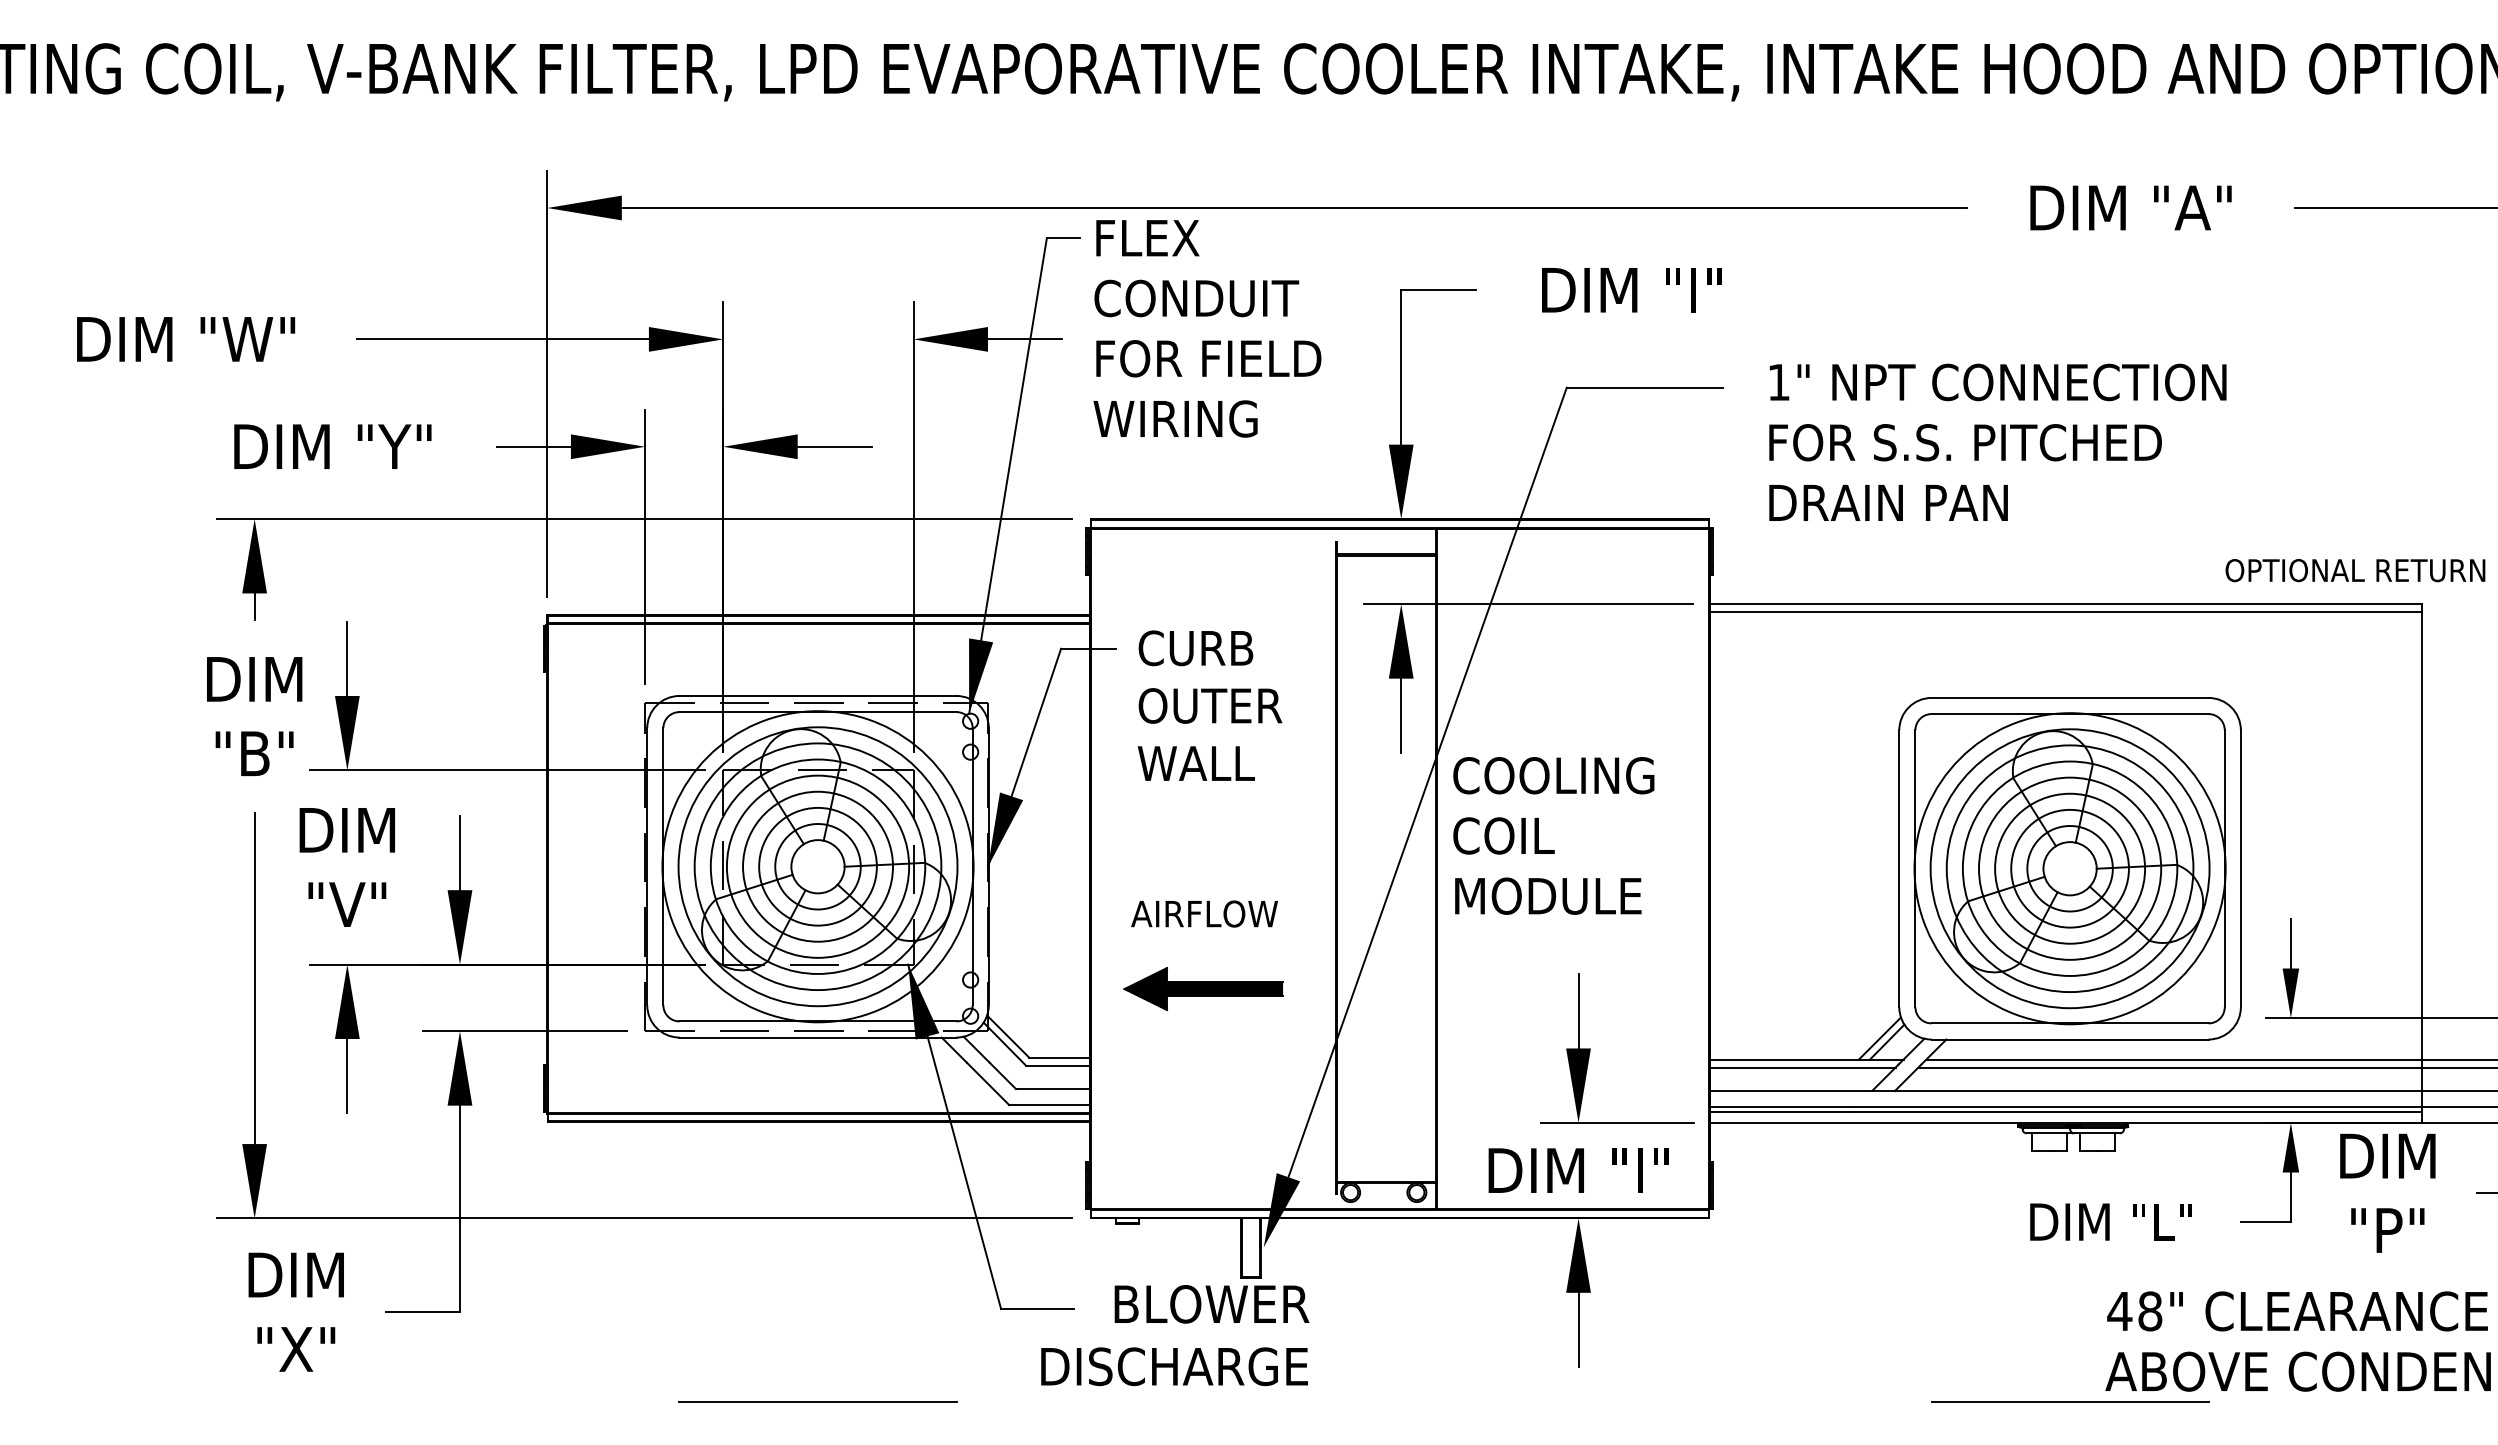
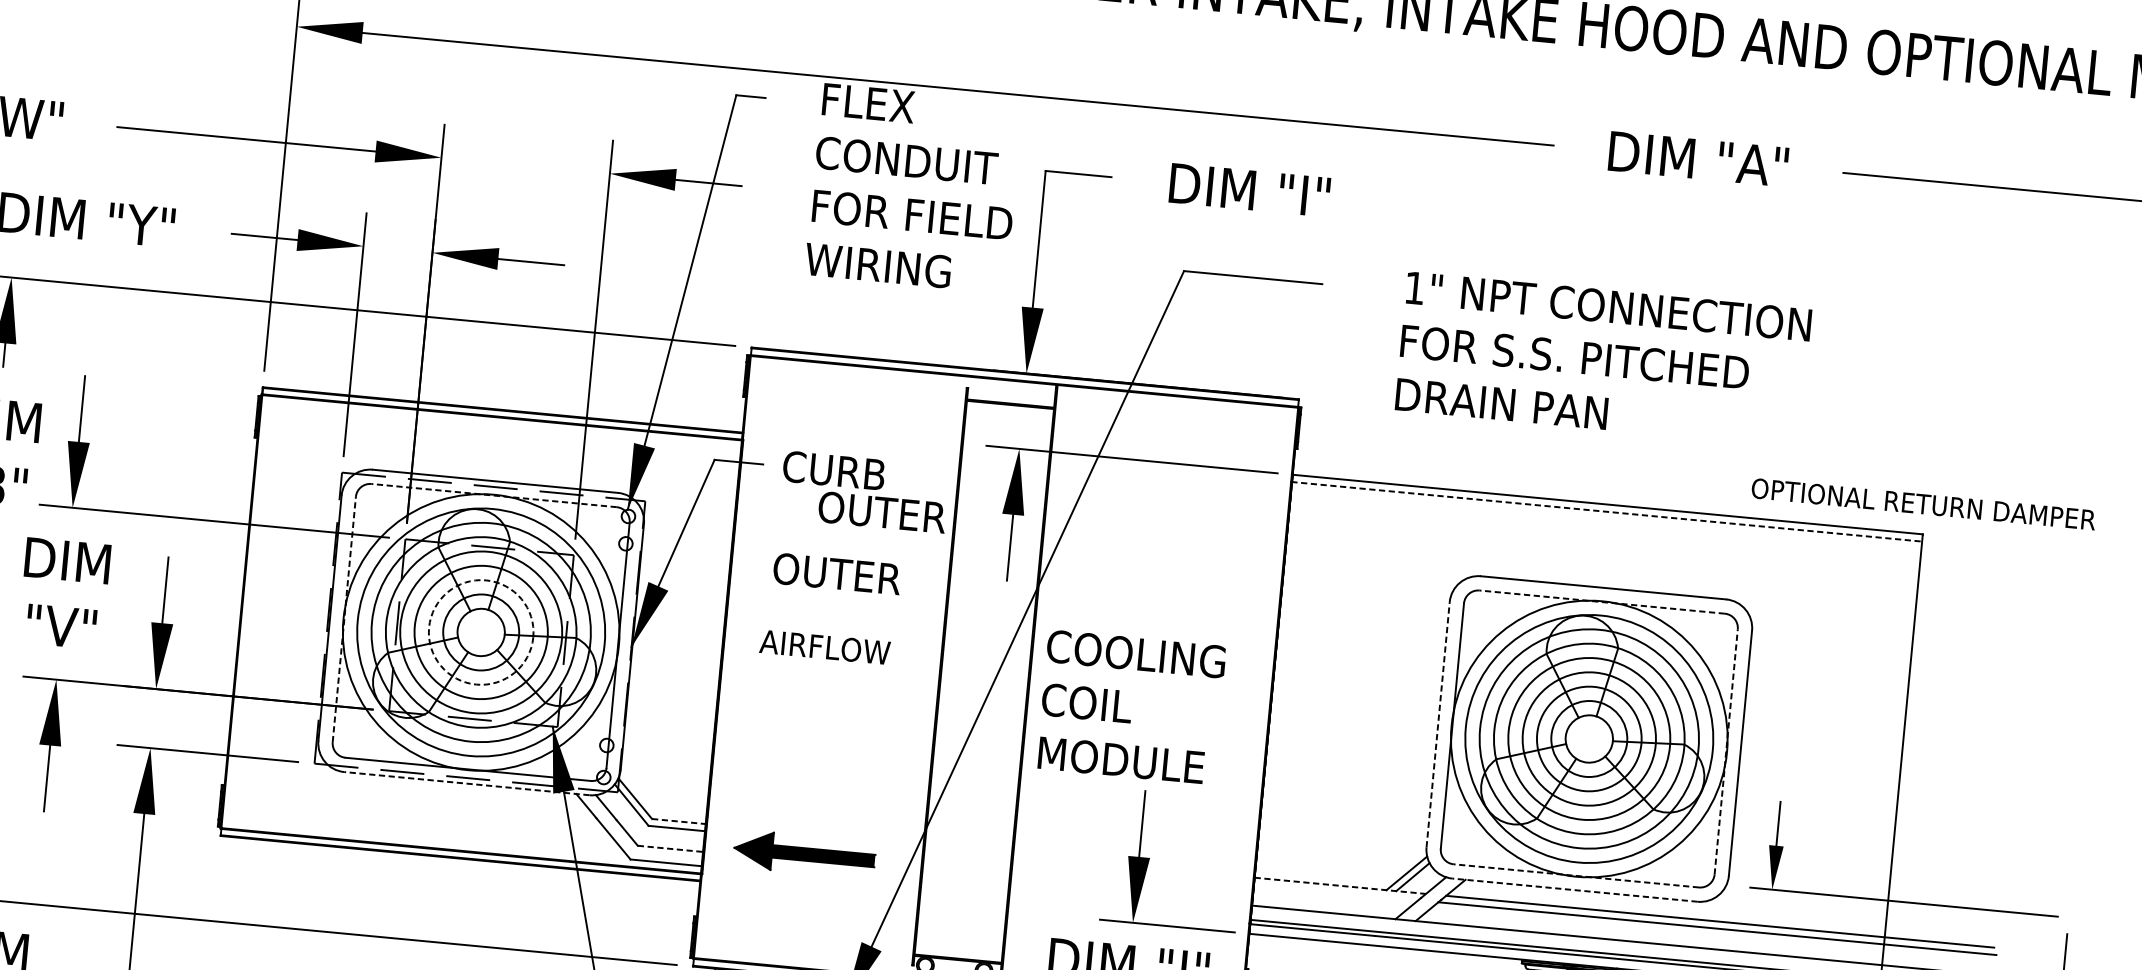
text: (1207, 328) -> (913, 188), moved
text: (1997, 441) -> (1603, 358), moved
line: (2066, 612) -> (1607, 511), solid -> dashed
text: (1210, 705) -> (882, 512), moved
line: (818, 712) -> (494, 495), solid -> dashed
line: (2070, 714) -> (1602, 602), solid -> dashed
text: (1209, 763) -> (836, 573), WALL -> OUTER
text: (1553, 835) -> (1130, 707), moved
line: (663, 866) -> (344, 619), solid -> dashed
circle: (817, 866) -> (480, 632), solid -> dashed
line: (1899, 868) -> (1438, 724), solid -> dashed
line: (2224, 868) -> (1726, 751), solid -> dashed
text: (1204, 913) -> (824, 646), moved
part: (1203, 989) -> (804, 854), moved
line: (2070, 1023) -> (1576, 876), solid -> dashed
line: (818, 1037) -> (467, 783), solid -> dashed
line: (2070, 1039) -> (1575, 890), solid -> dashed
line: (1059, 1057) -> (678, 821), solid -> dashed
line: (1806, 1059) -> (1340, 885), solid -> dashed
line: (1802, 1067) -> (1335, 892), removed
line: (1052, 1089) -> (670, 849), solid -> dashed

